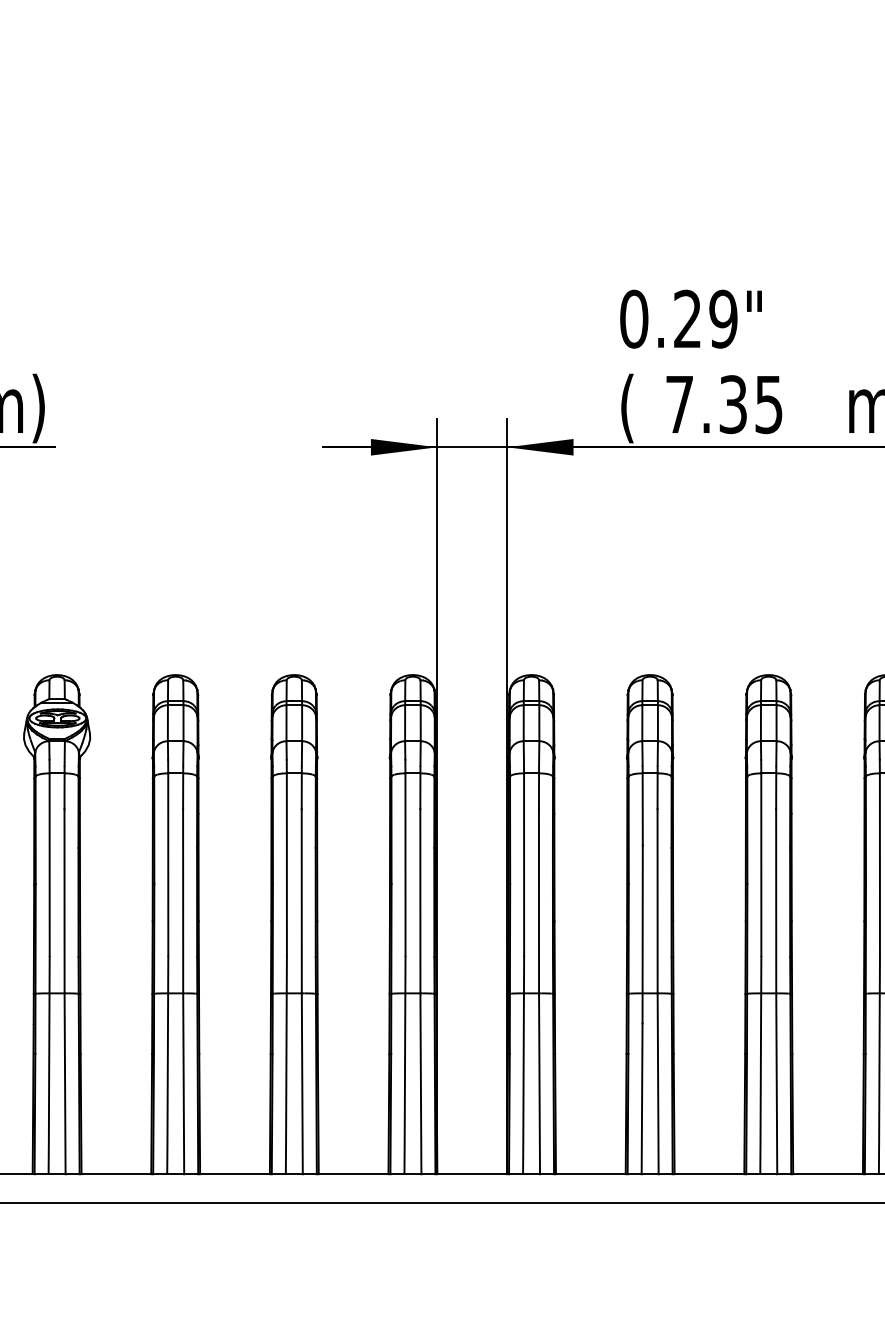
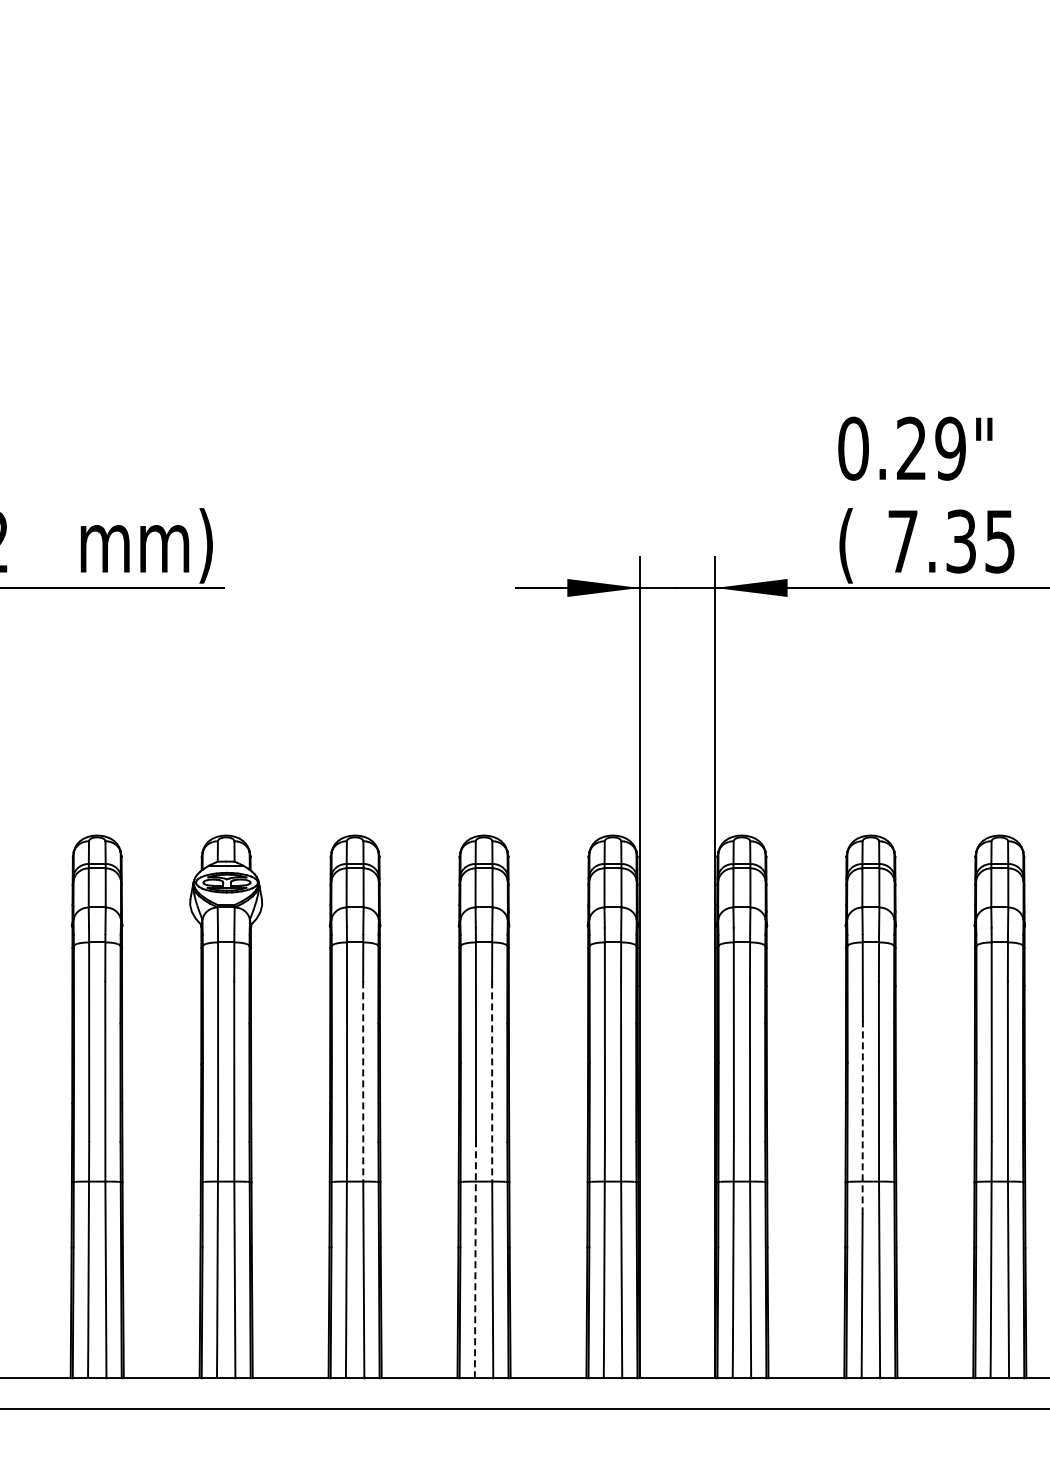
line: (183, 901) -> (363, 1081), solid -> dashed
line: (302, 901) -> (492, 1081), solid -> dashed
line: (642, 934) -> (862, 1117), solid -> dashed
line: (286, 1065) -> (475, 1259), solid -> dashed

